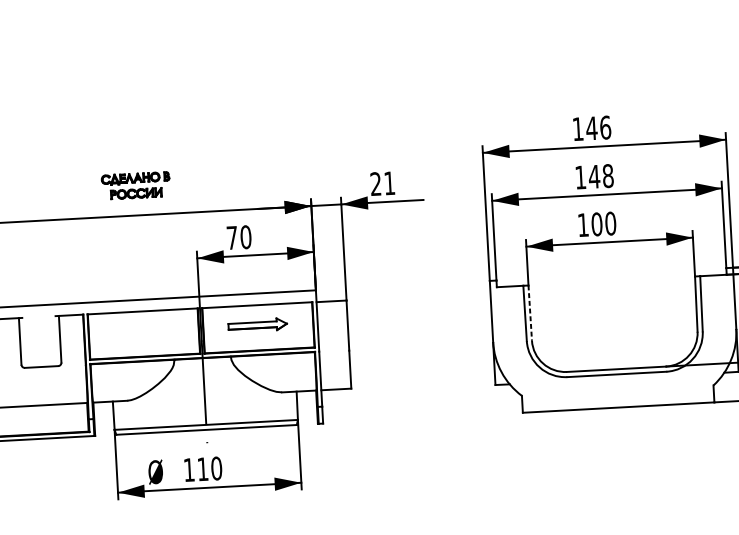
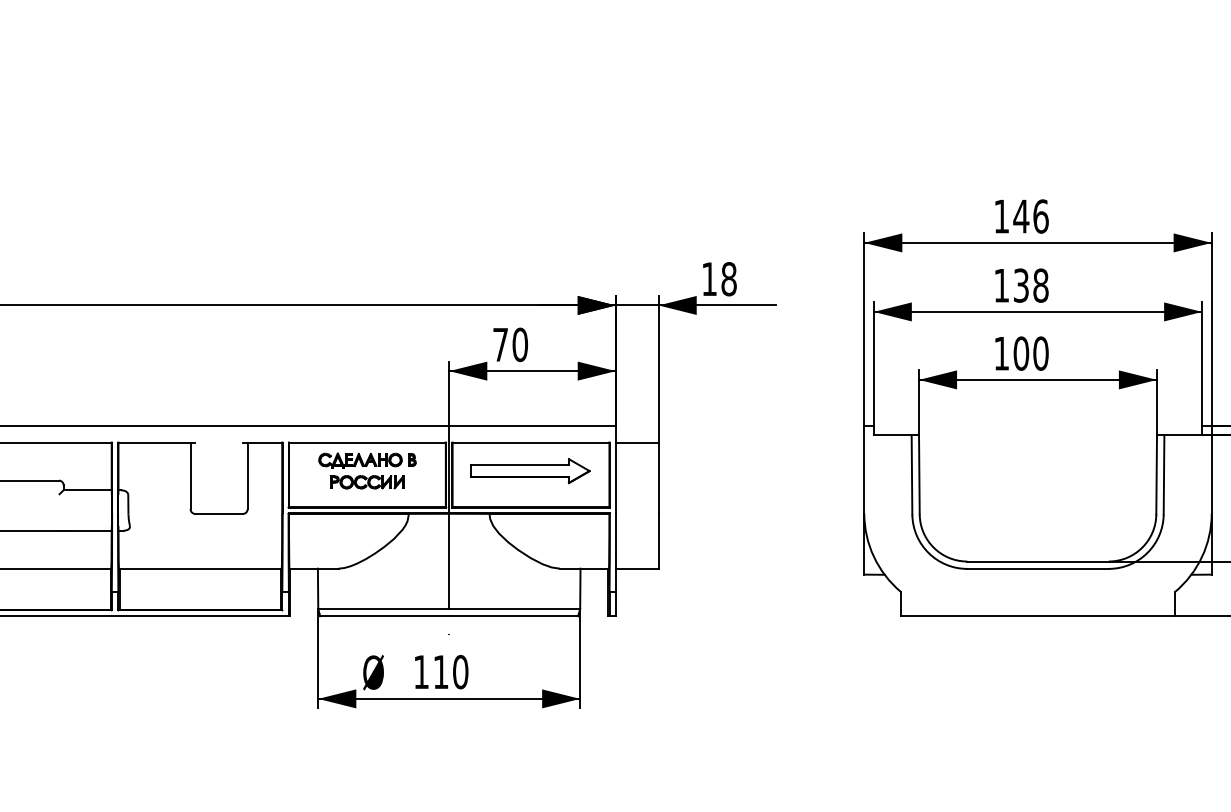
text: (594, 176) -> (1021, 285), 148 -> 138
text: (382, 183) -> (719, 279), 21 -> 18
part: (135, 185) -> (367, 470), moved
line: (530, 313) -> (919, 475), dashed -> solid
part: (257, 325) -> (530, 471), size x1.43

